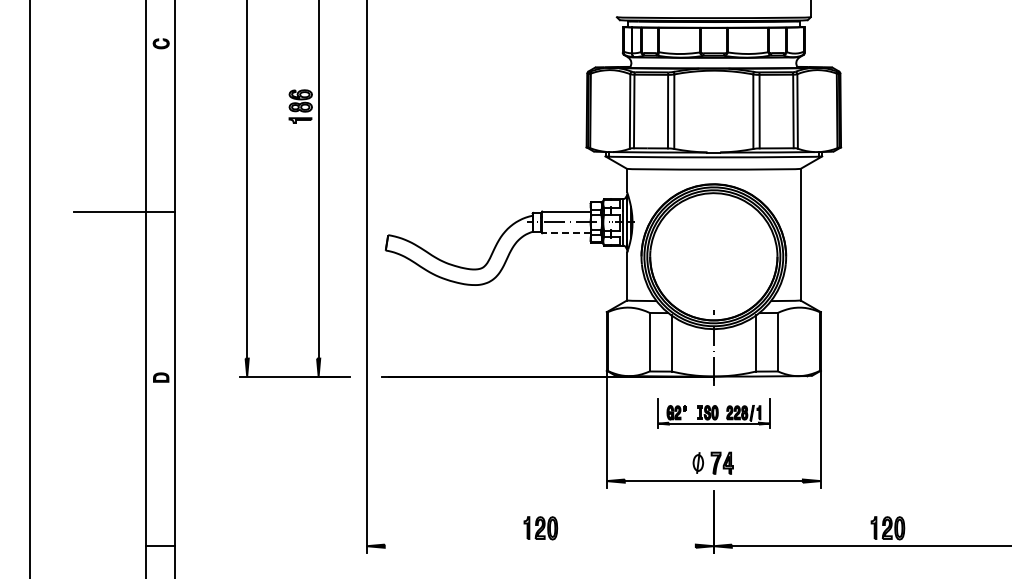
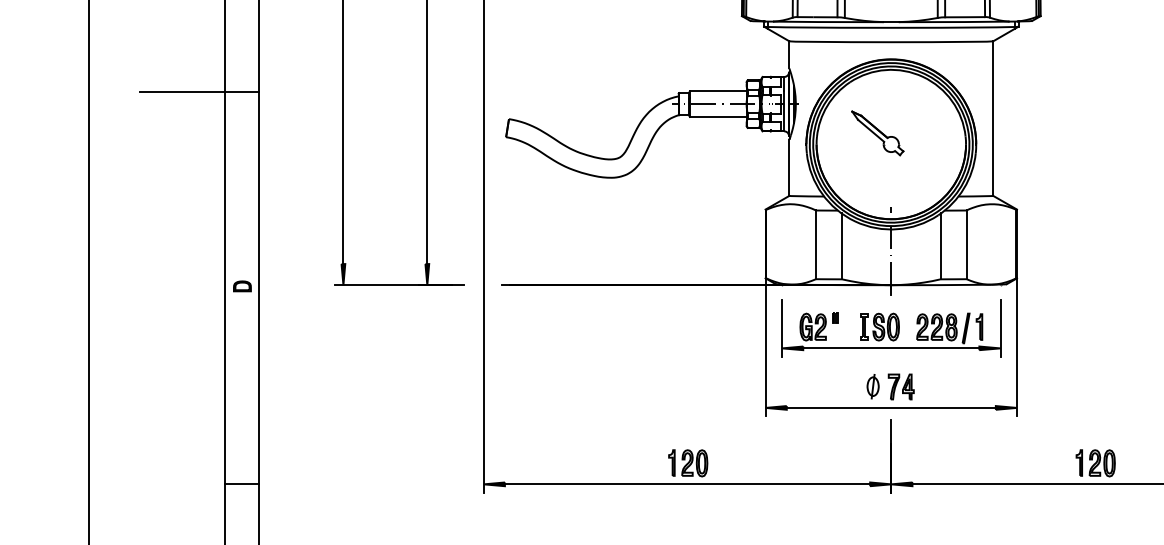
line: (565, 233) -> (717, 117), dashed -> solid
part: (702, 246) -> (878, 132), added
part: (713, 413) -> (890, 328), size x1.67
line: (539, 546) -> (686, 484), added

